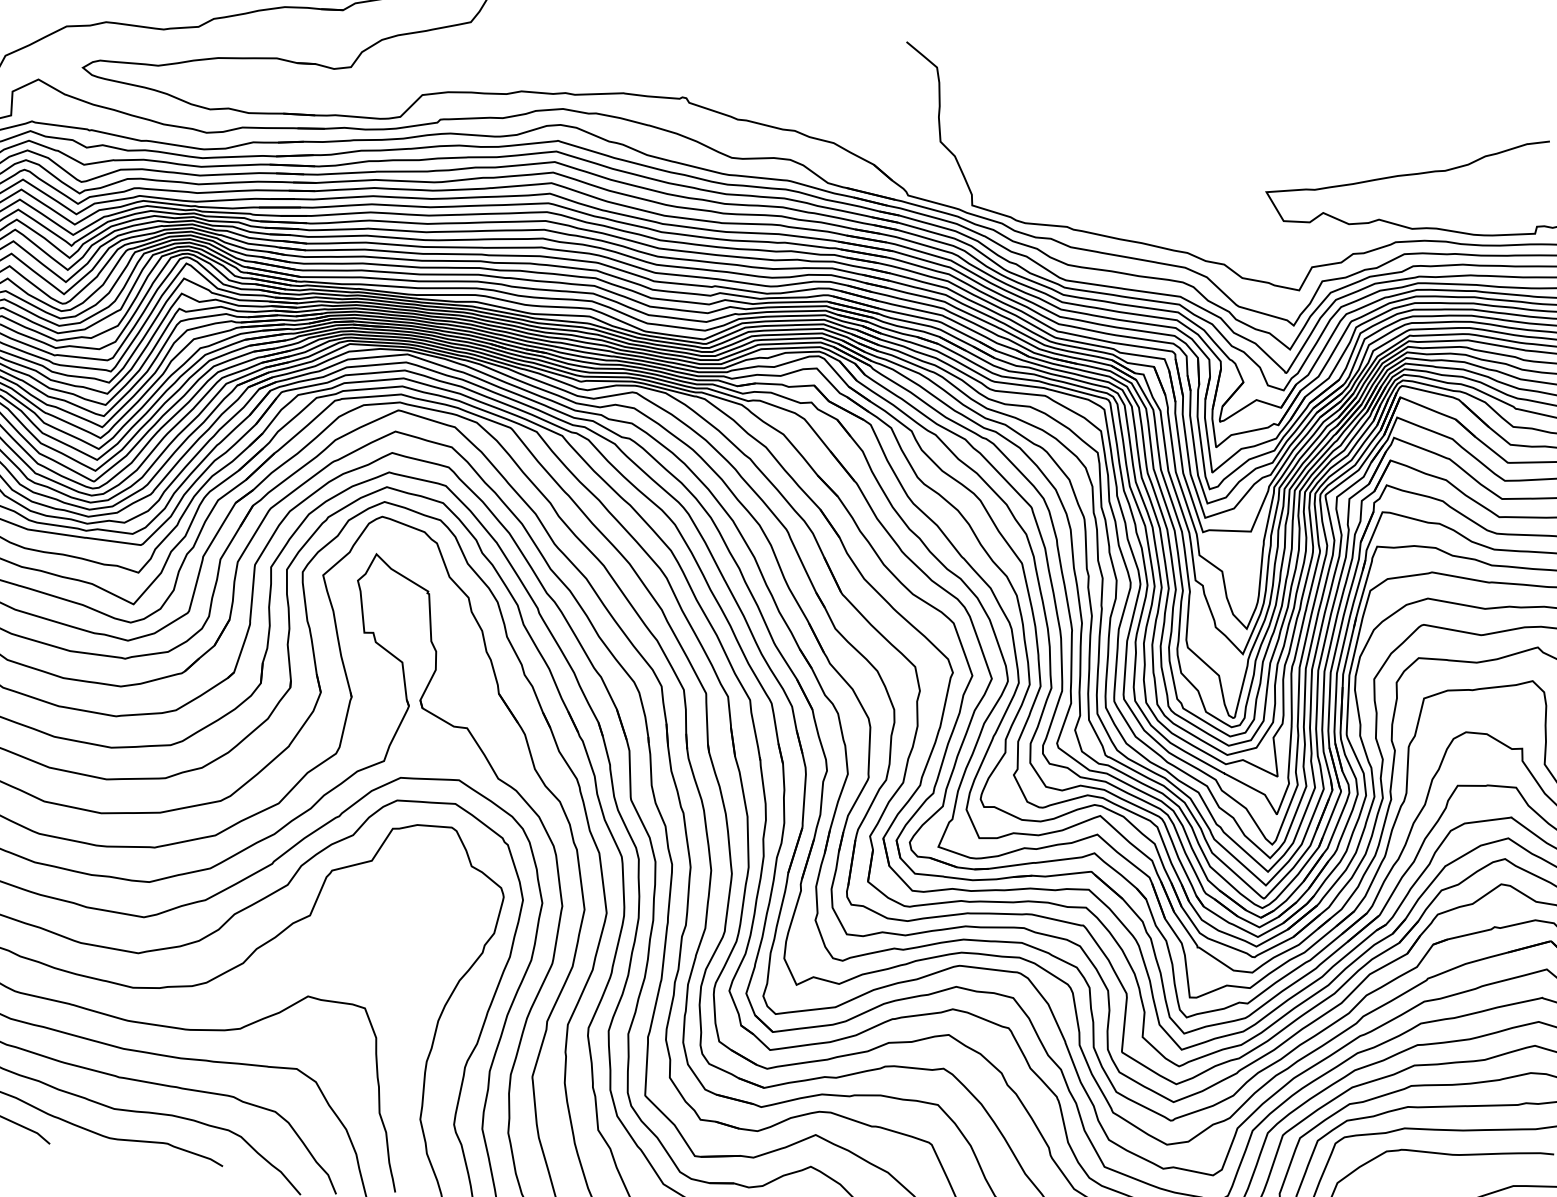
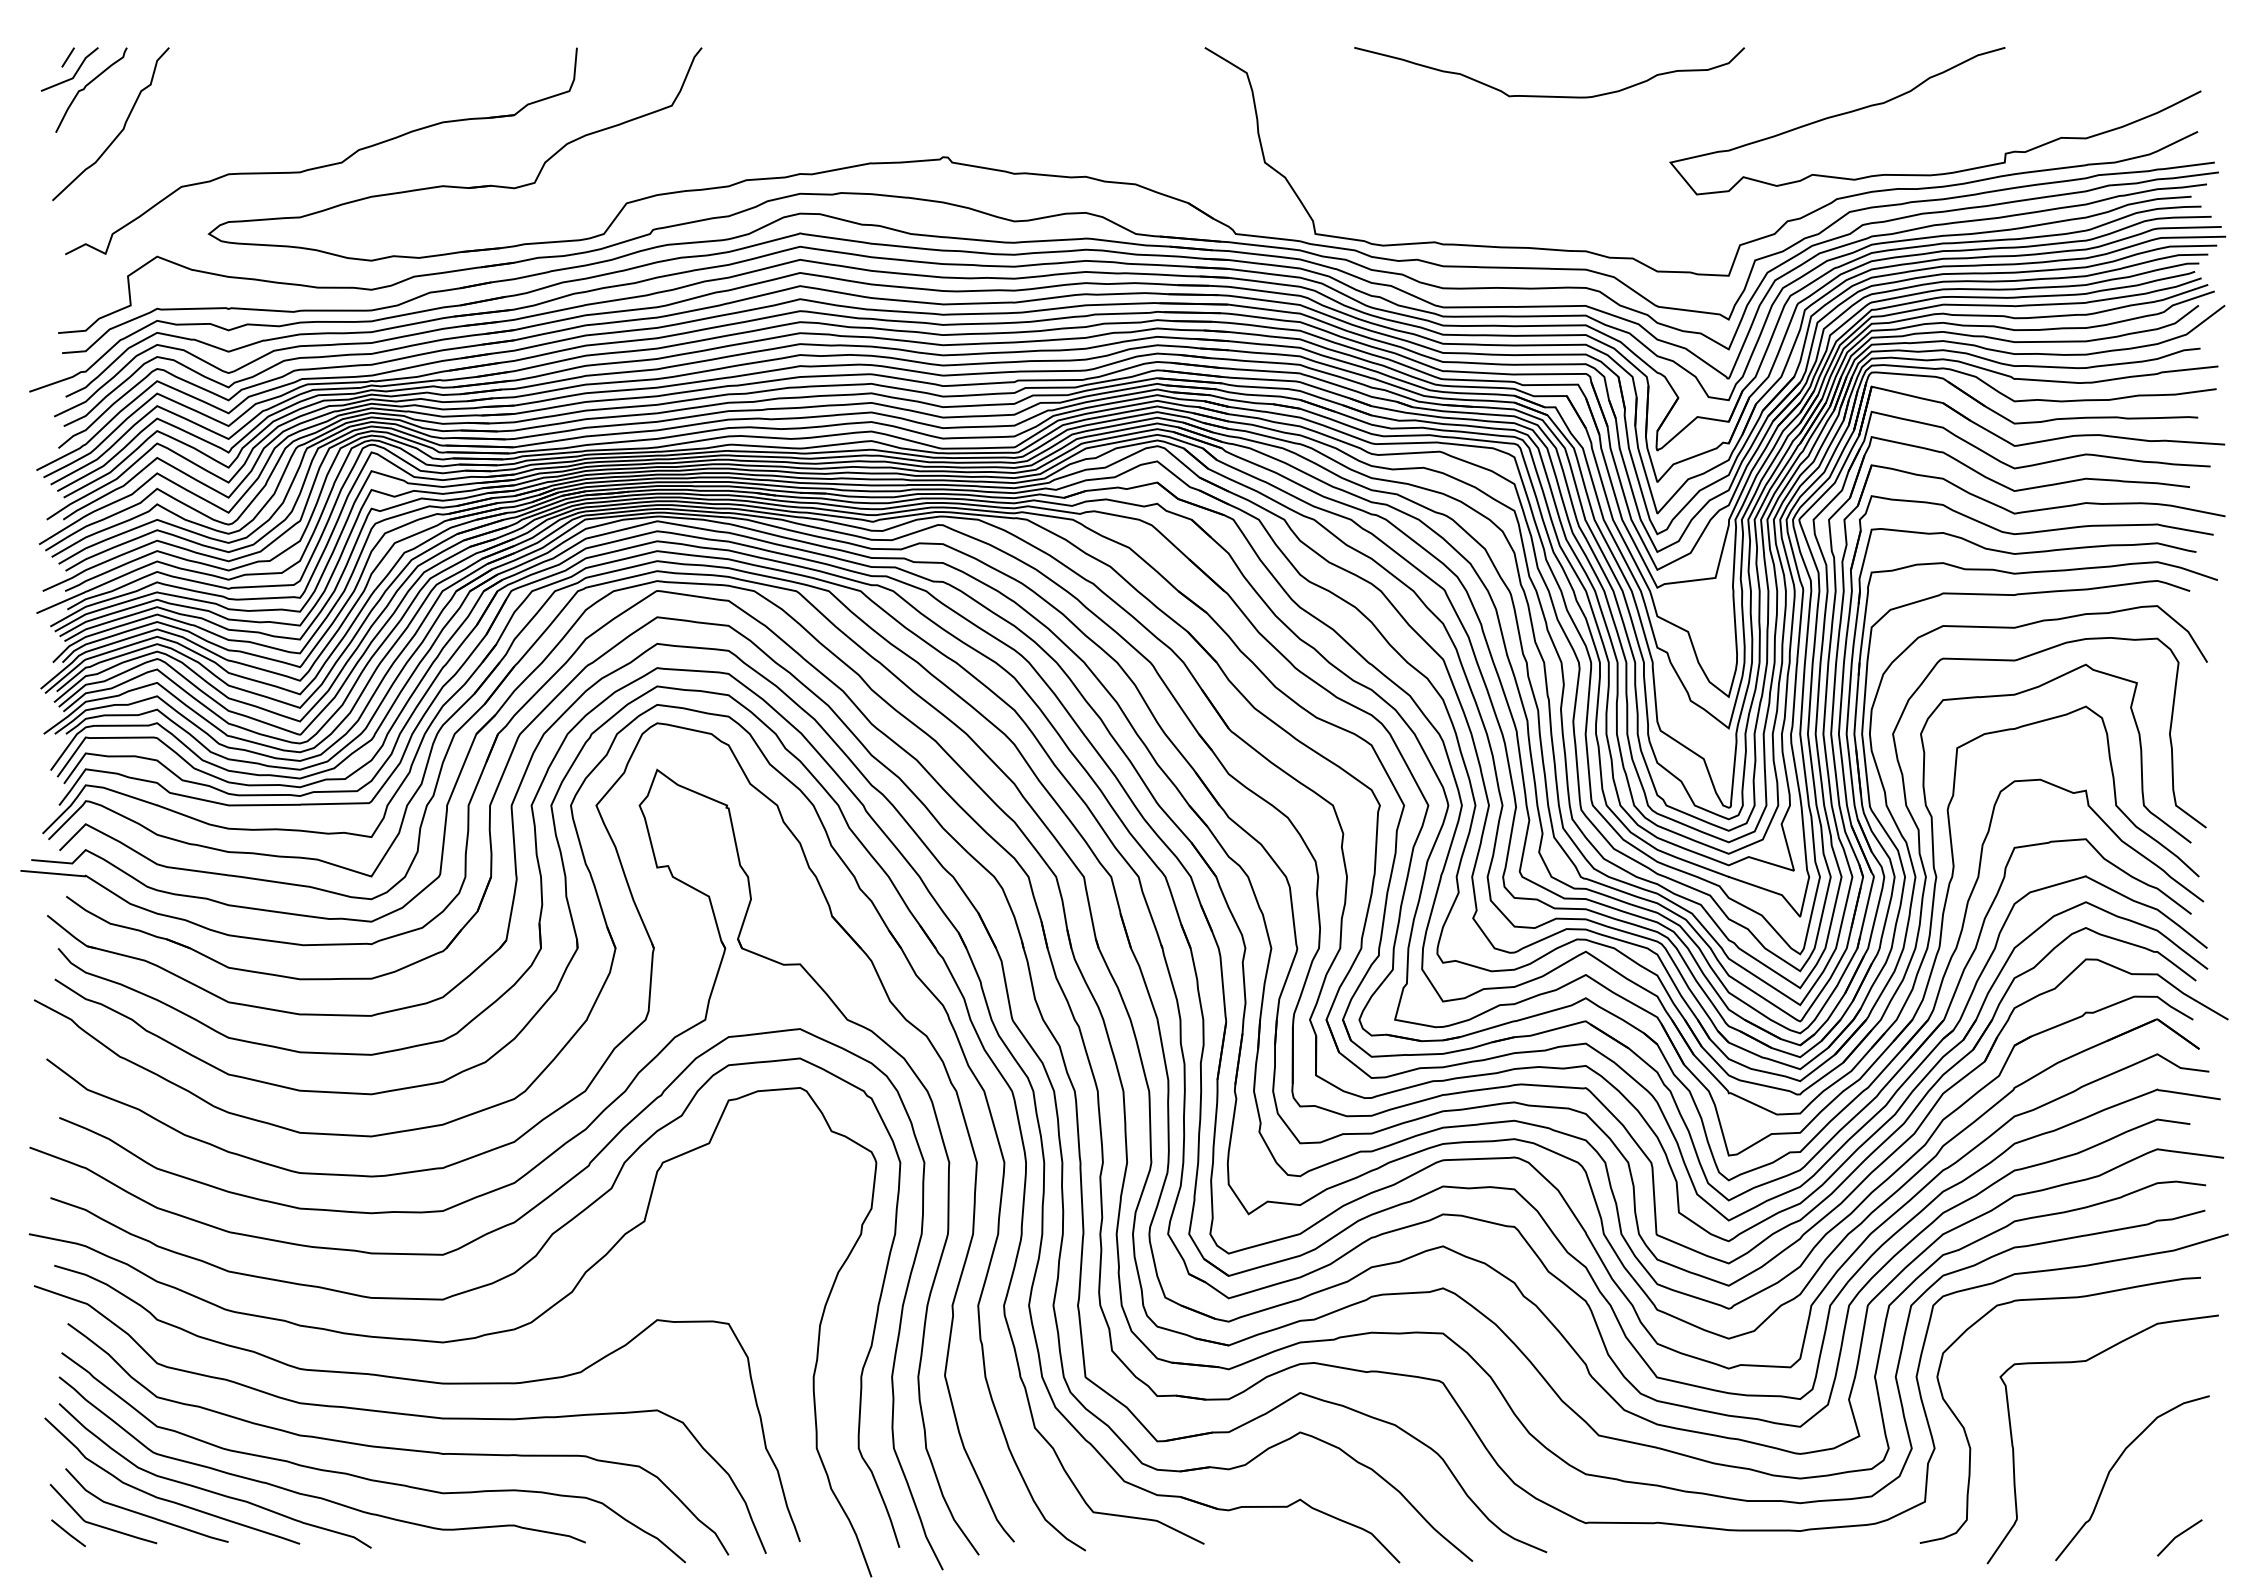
curve: (1177, 123) -> (1549, 95), added

